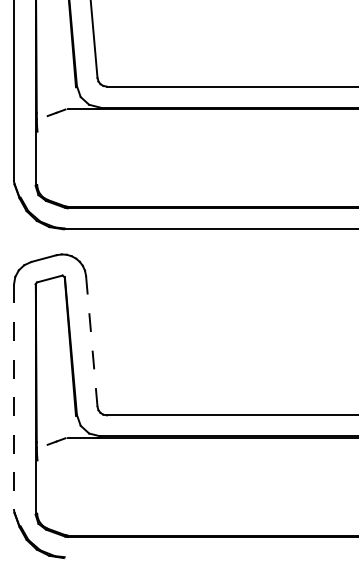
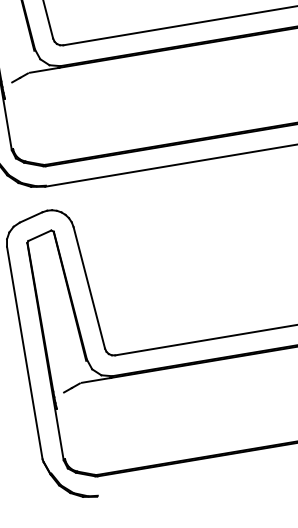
line: (91, 341) -> (89, 288), dashed -> solid
line: (14, 397) -> (25, 353), dashed -> solid

